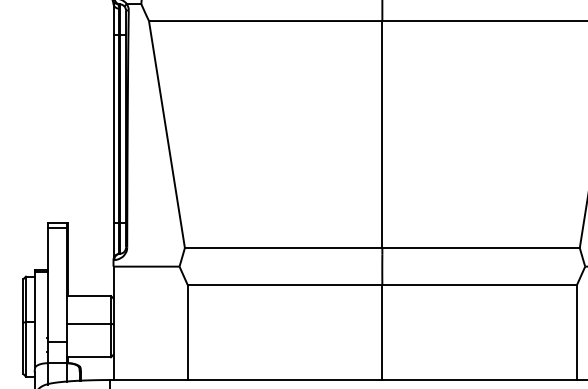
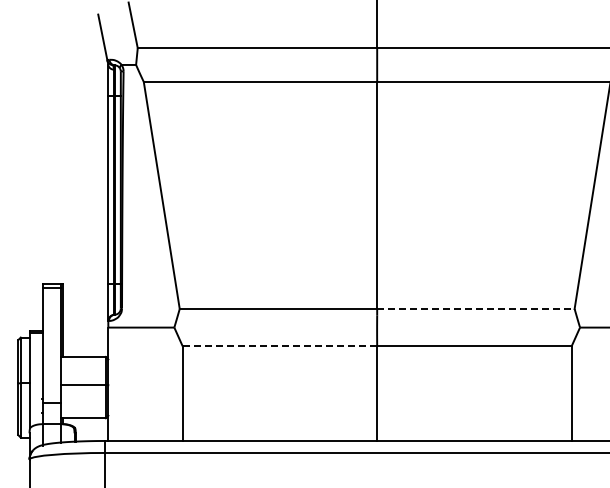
line: (480, 247) -> (475, 308), solid -> dashed
line: (284, 285) -> (279, 346), solid -> dashed

